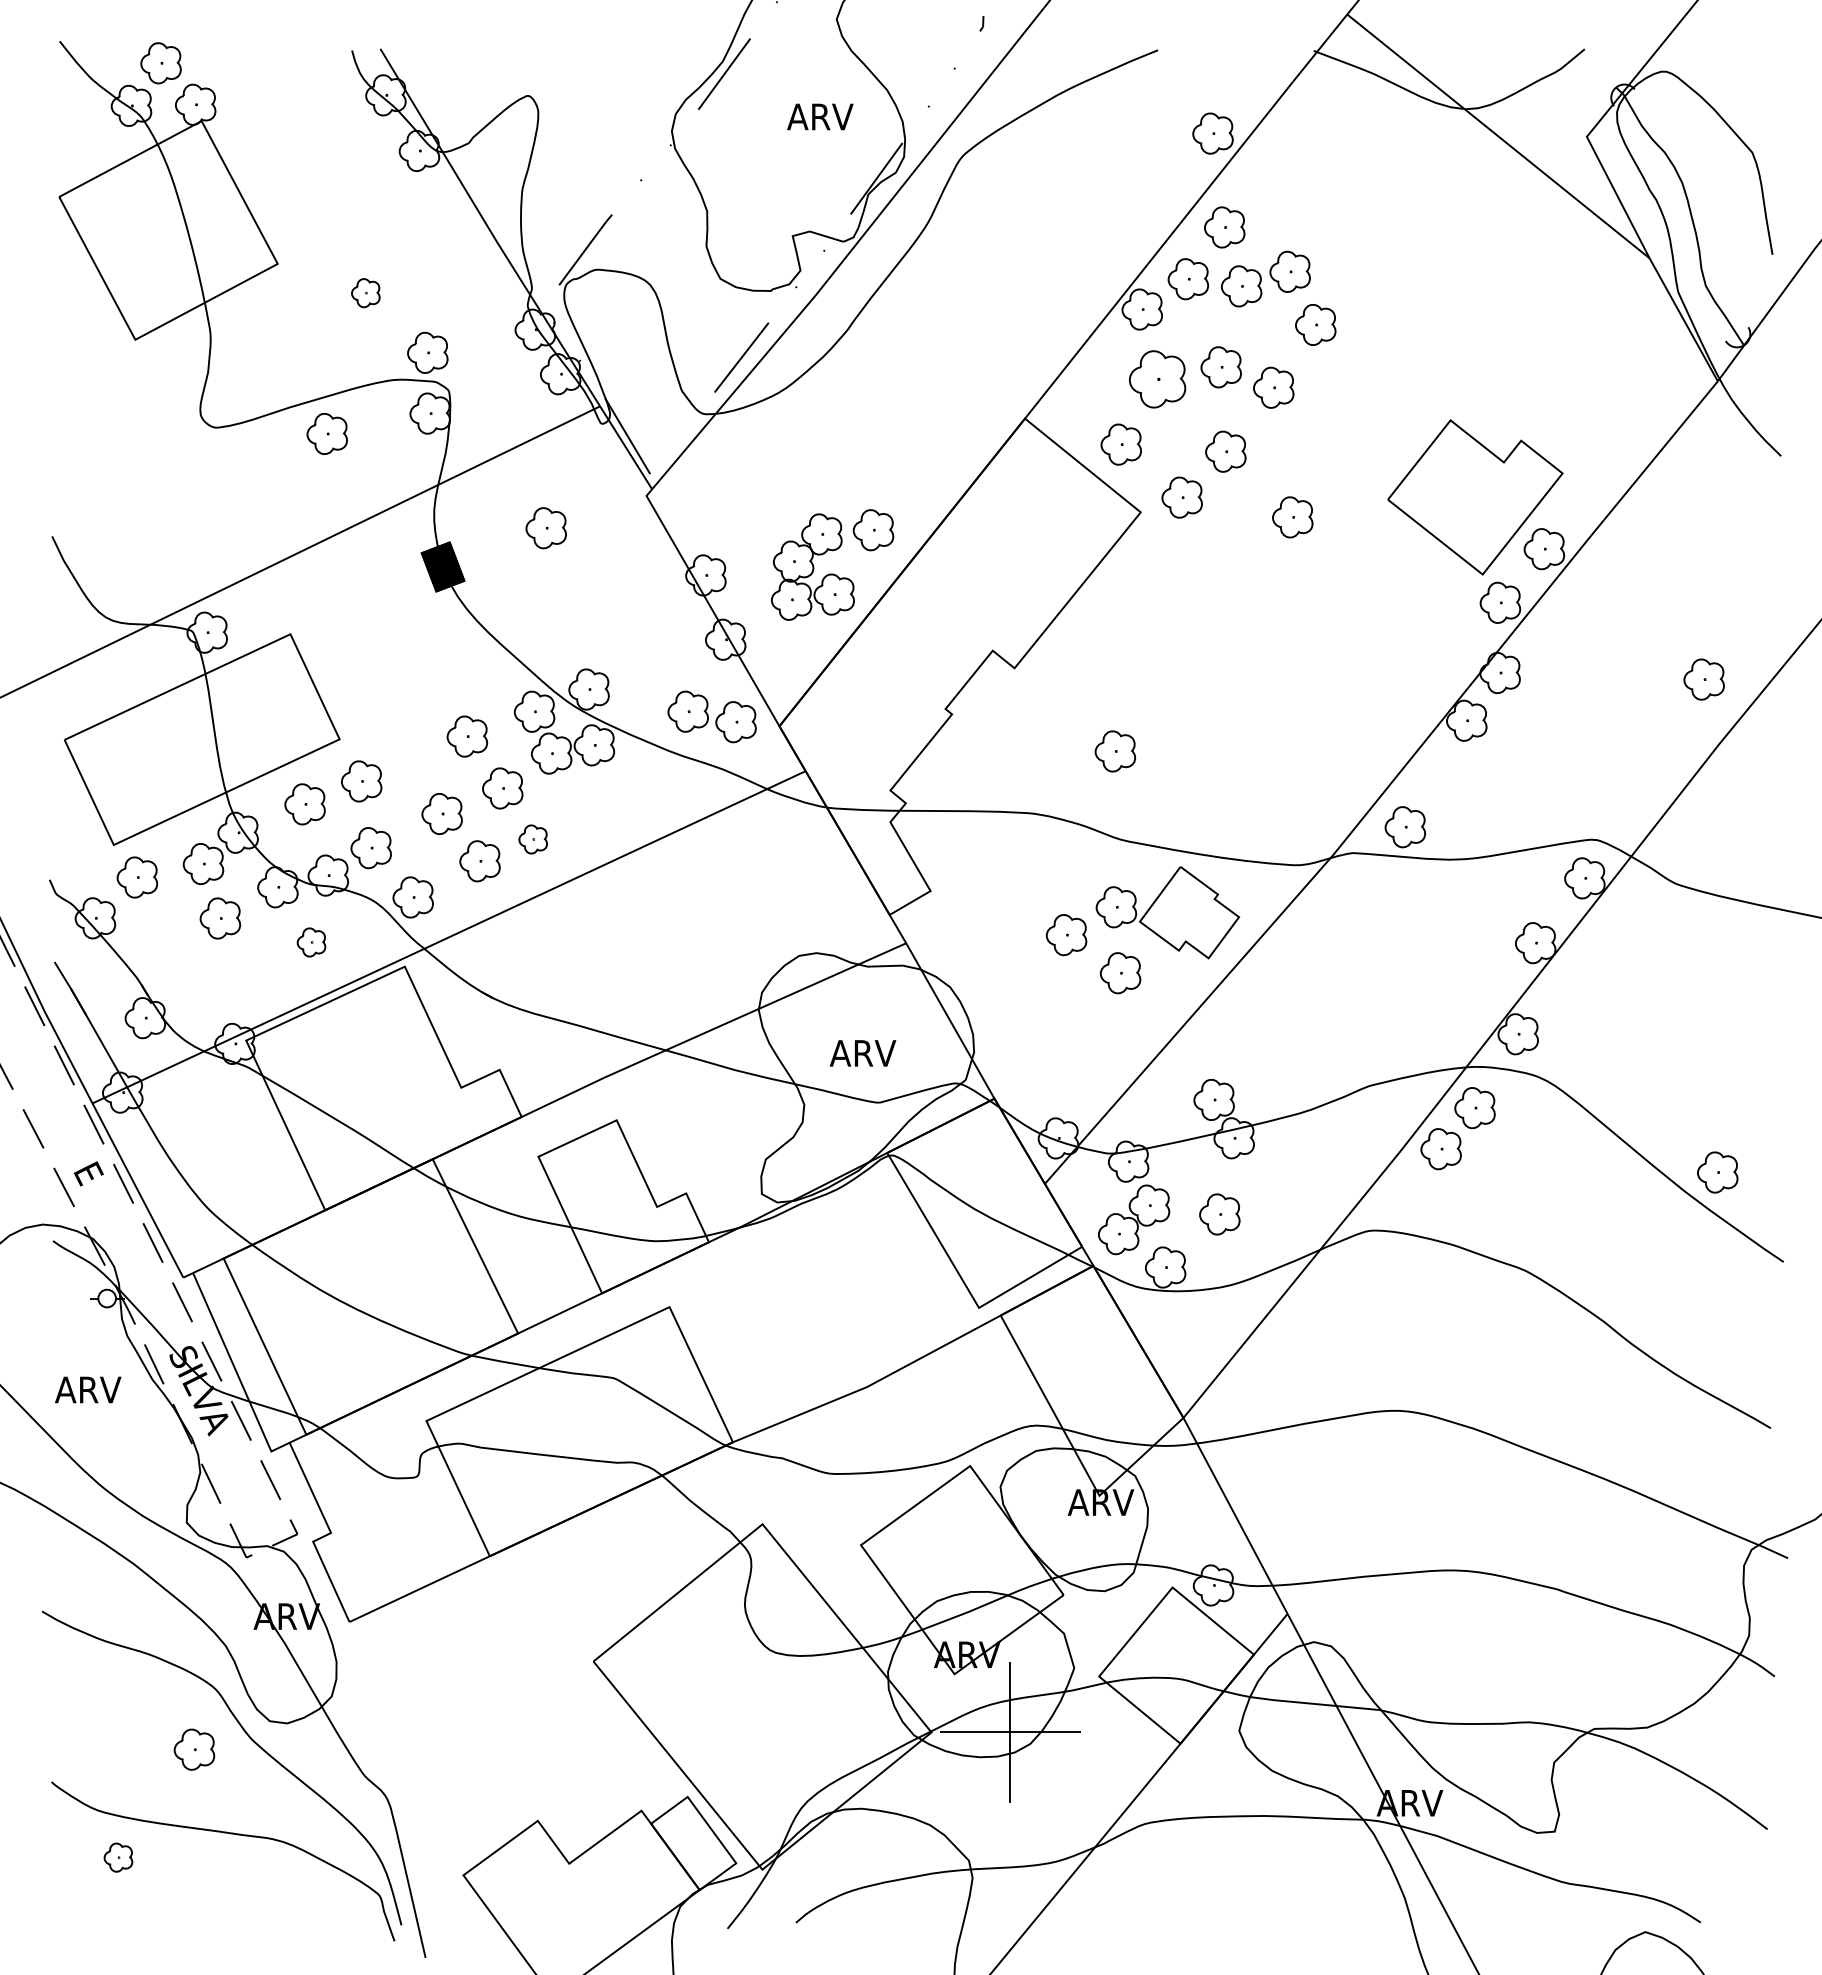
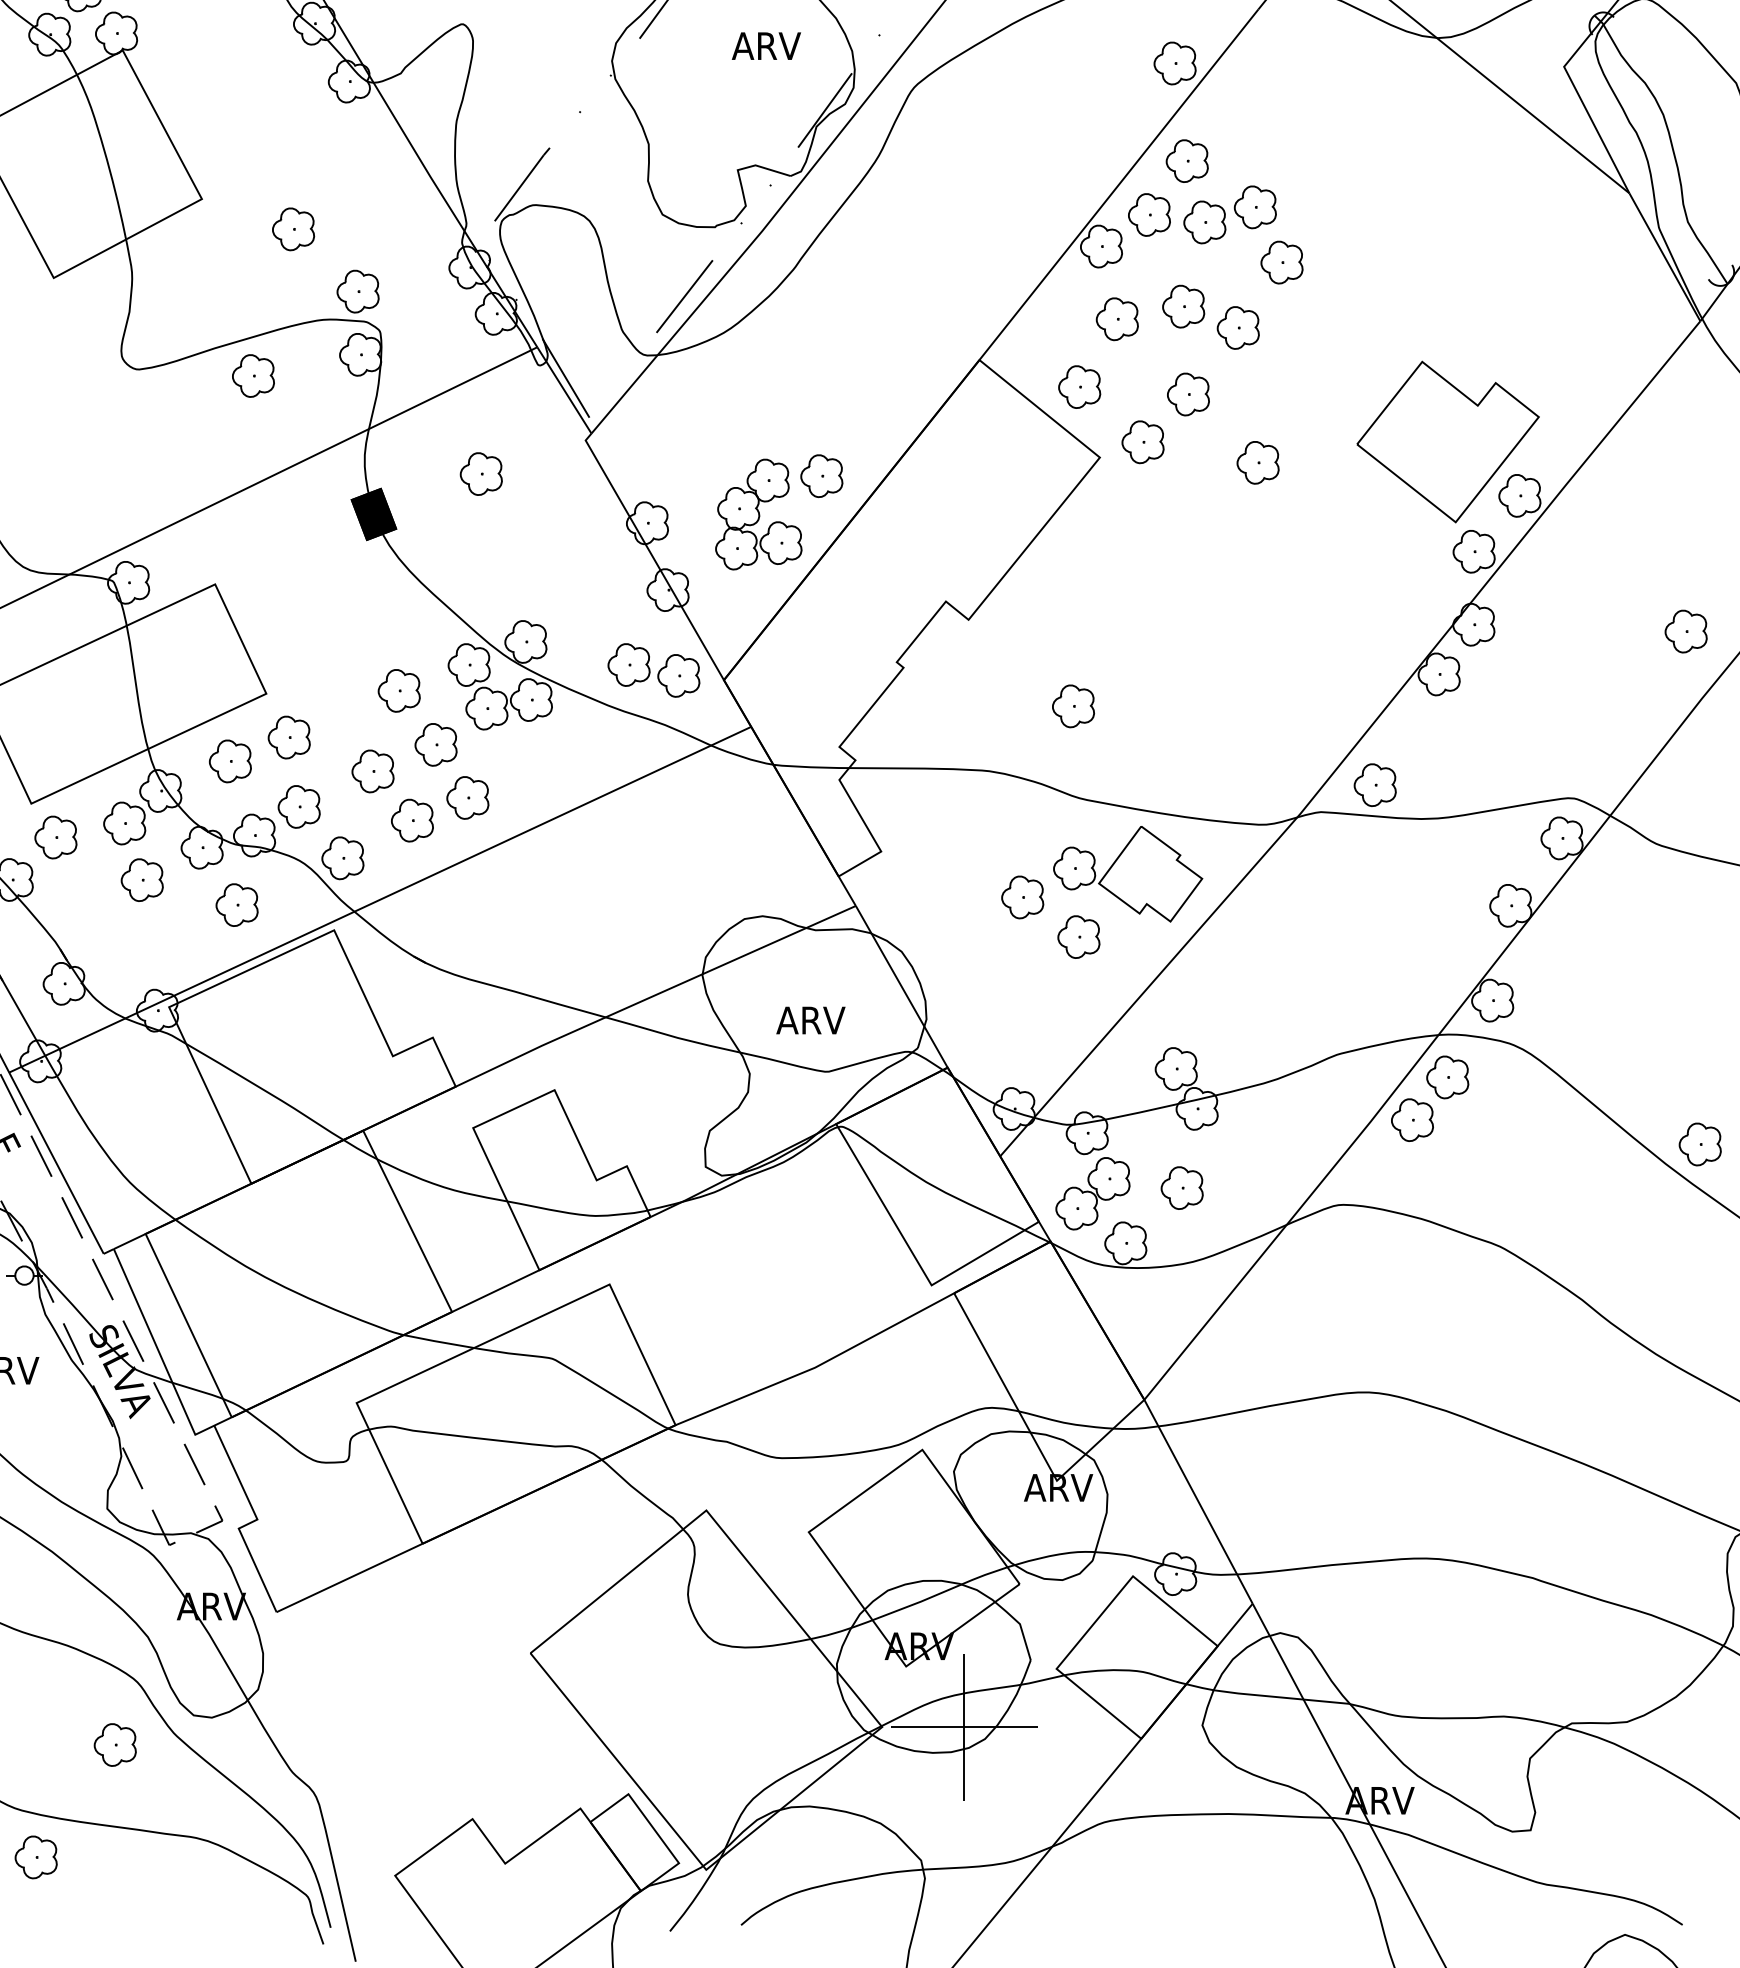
part: (365, 293) -> (293, 229), size x1.43
part: (1157, 379) -> (1117, 319), size x0.71
part: (532, 839) -> (467, 797), size x1.43
part: (311, 942) -> (237, 905), size x1.43
part: (118, 1857) -> (36, 1857), size x1.43

